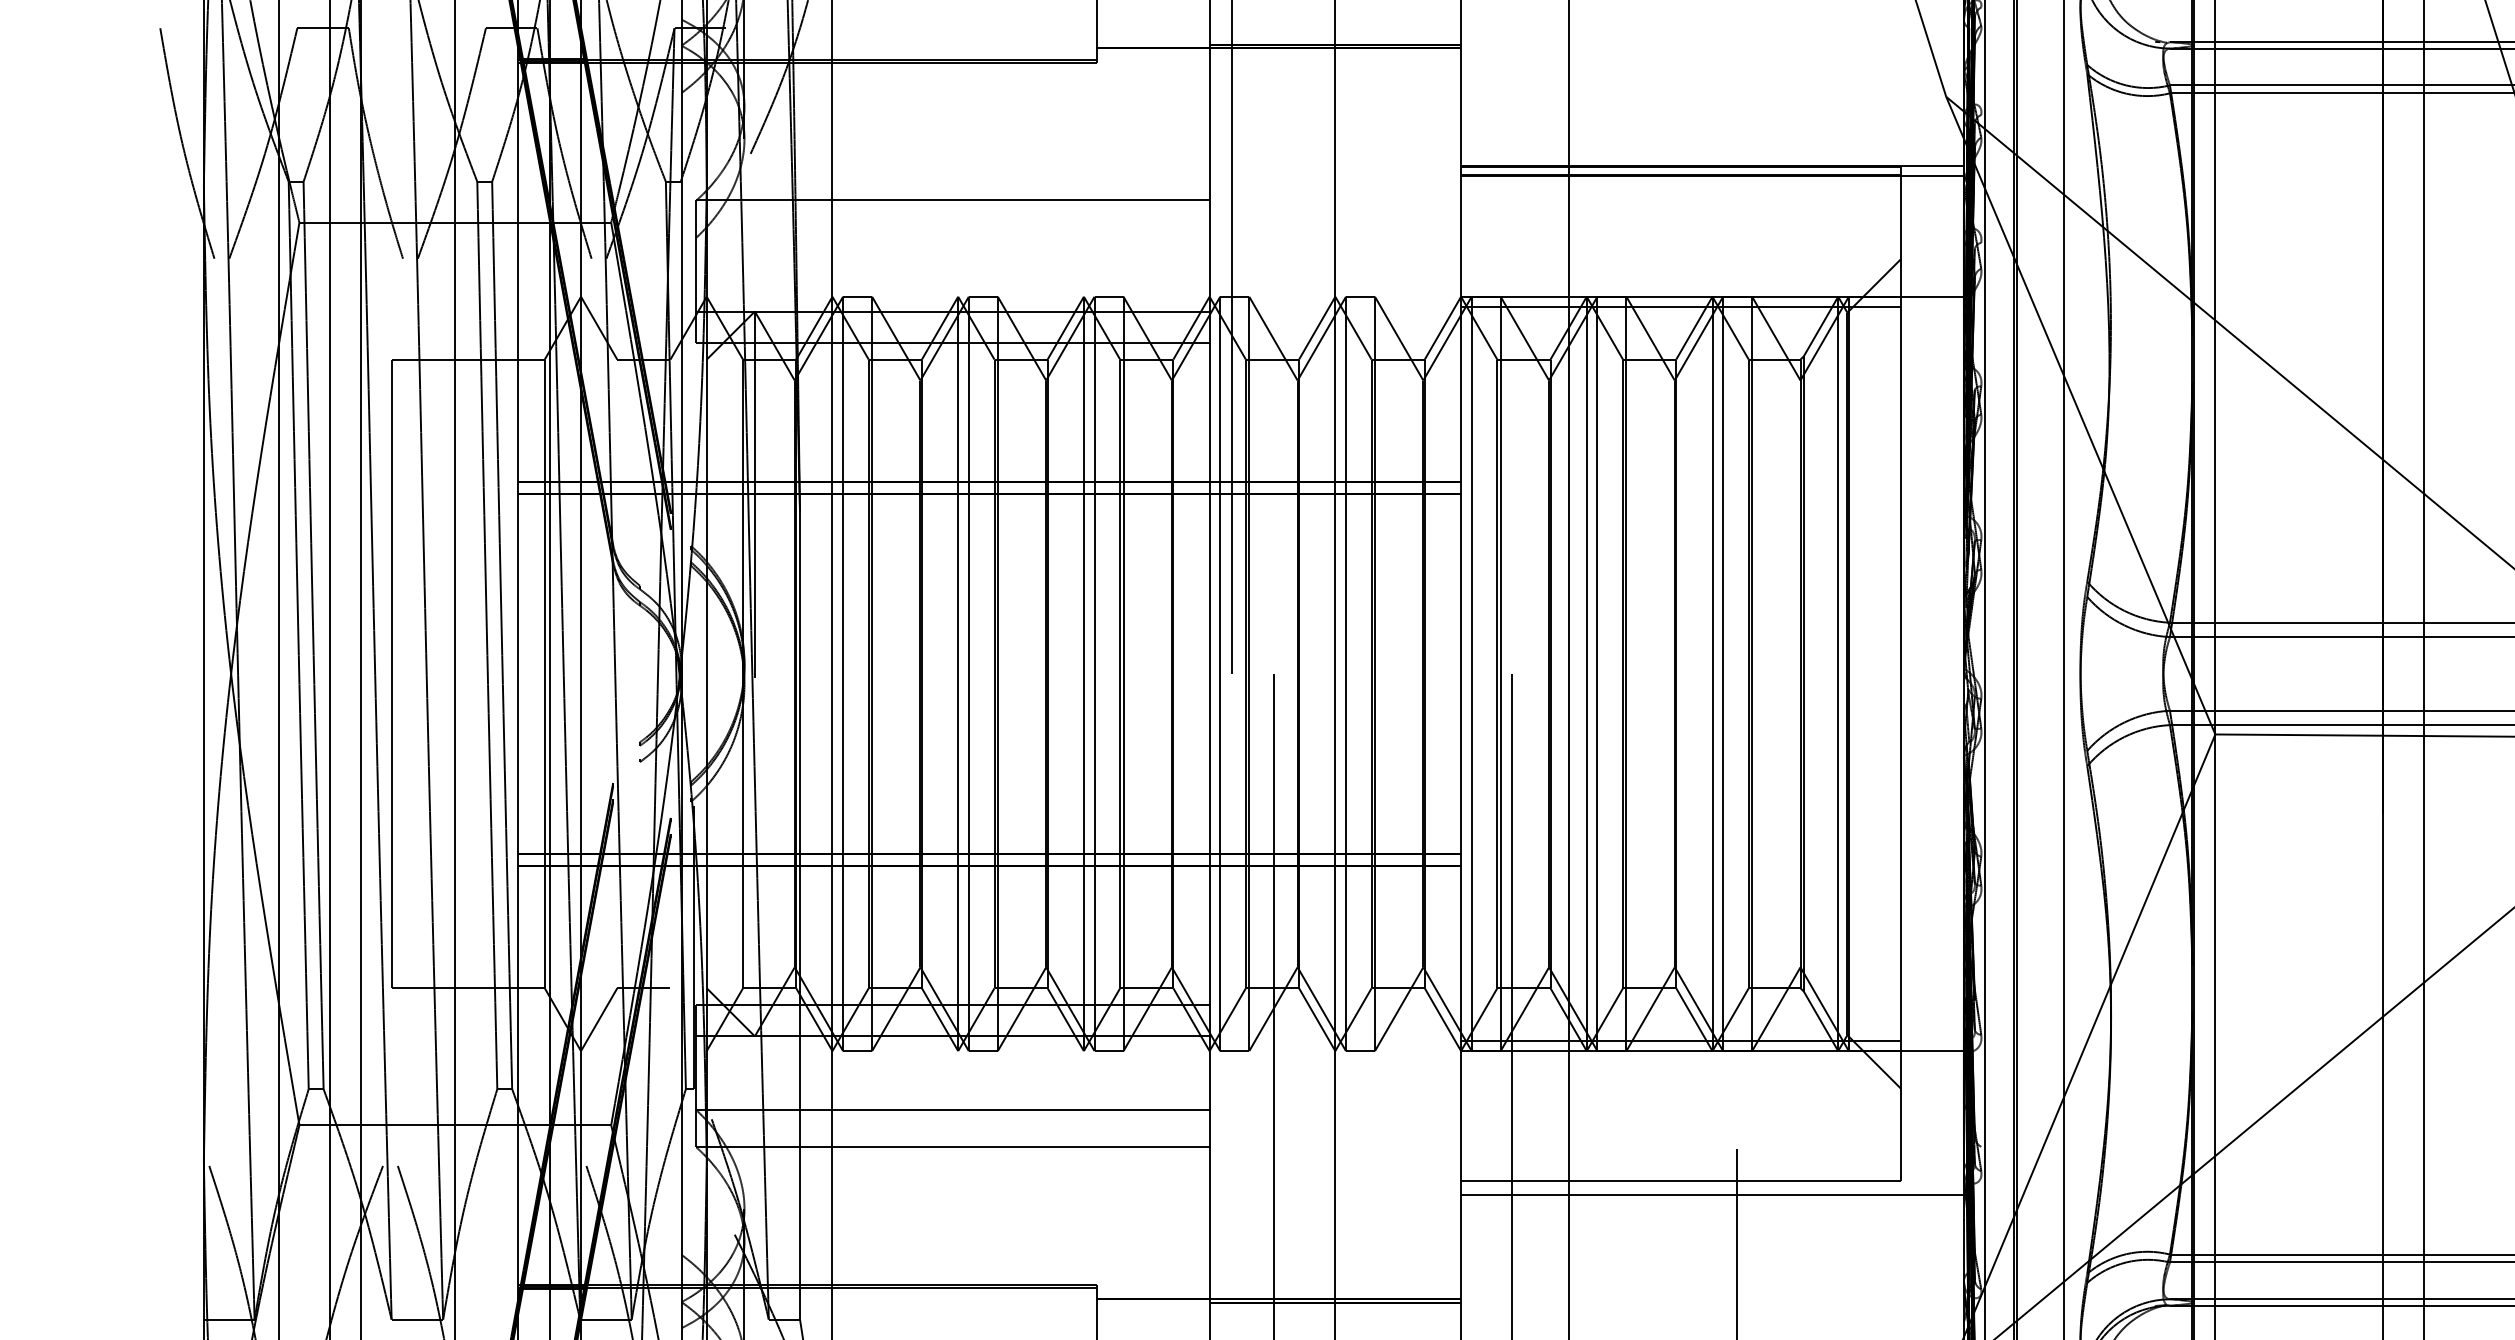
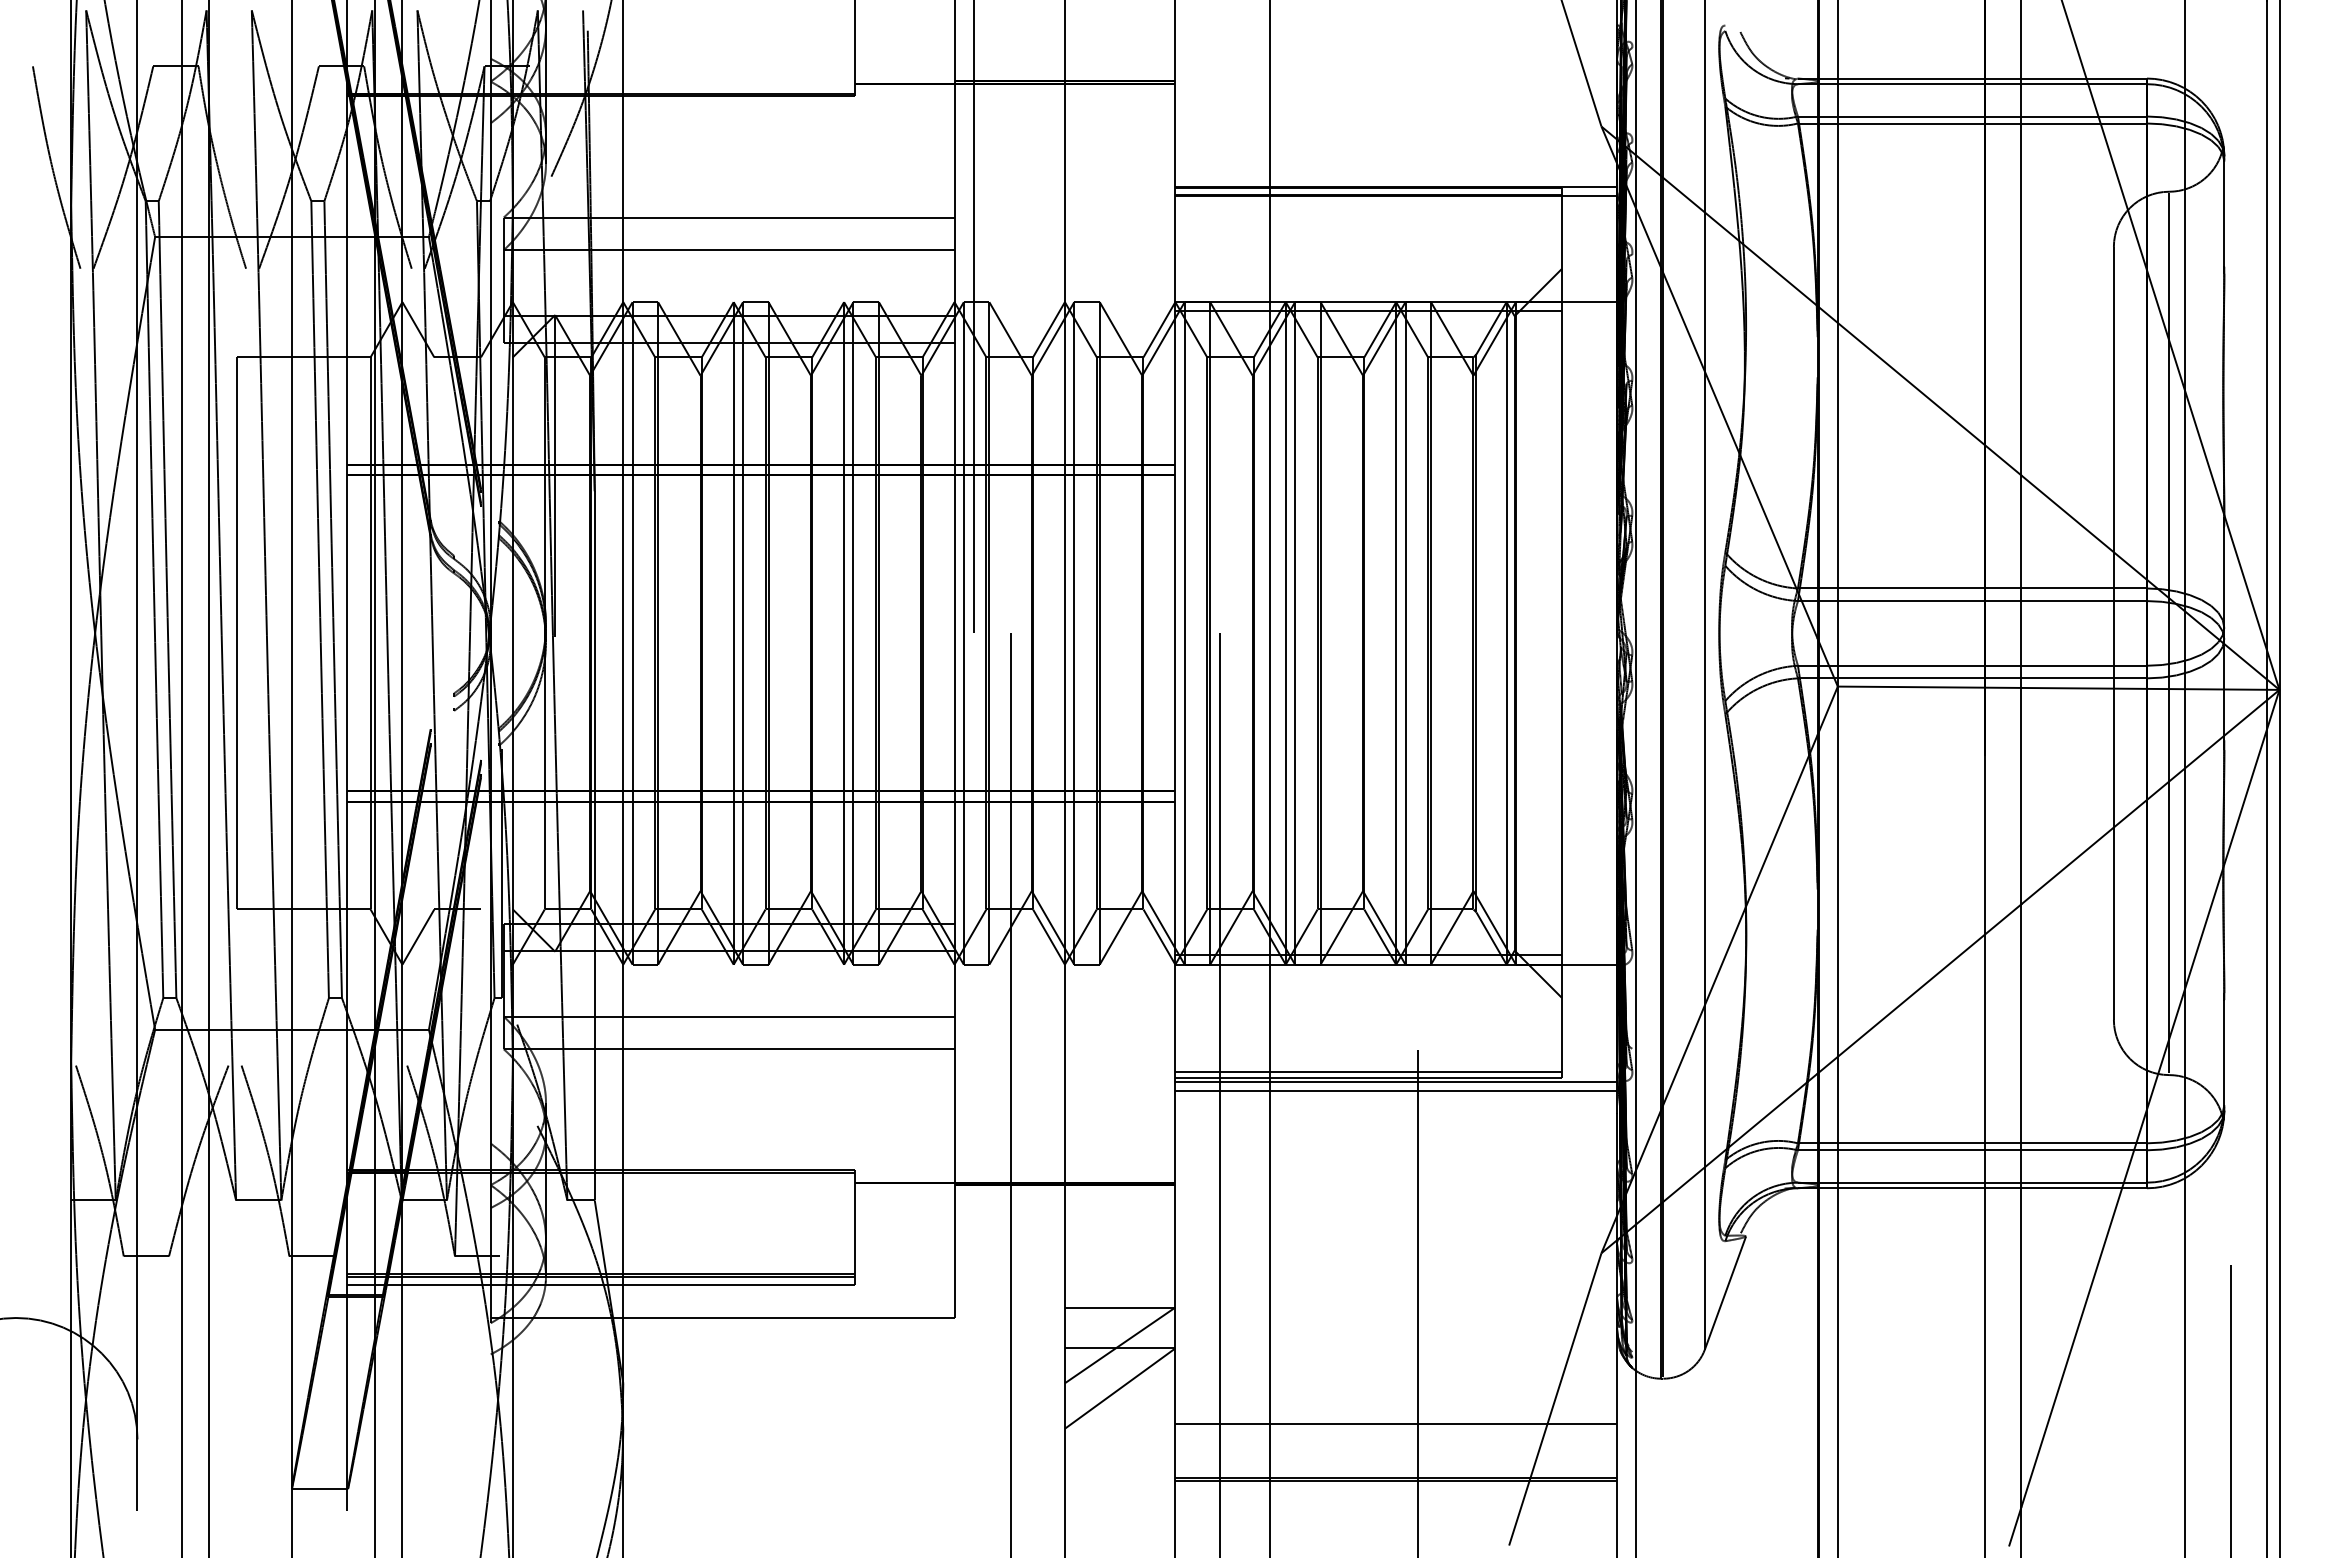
line: (952, 237) -> (728, 250), added
line: (1680, 1172) -> (1368, 1071), added
line: (1712, 1184) -> (1396, 1081), added

